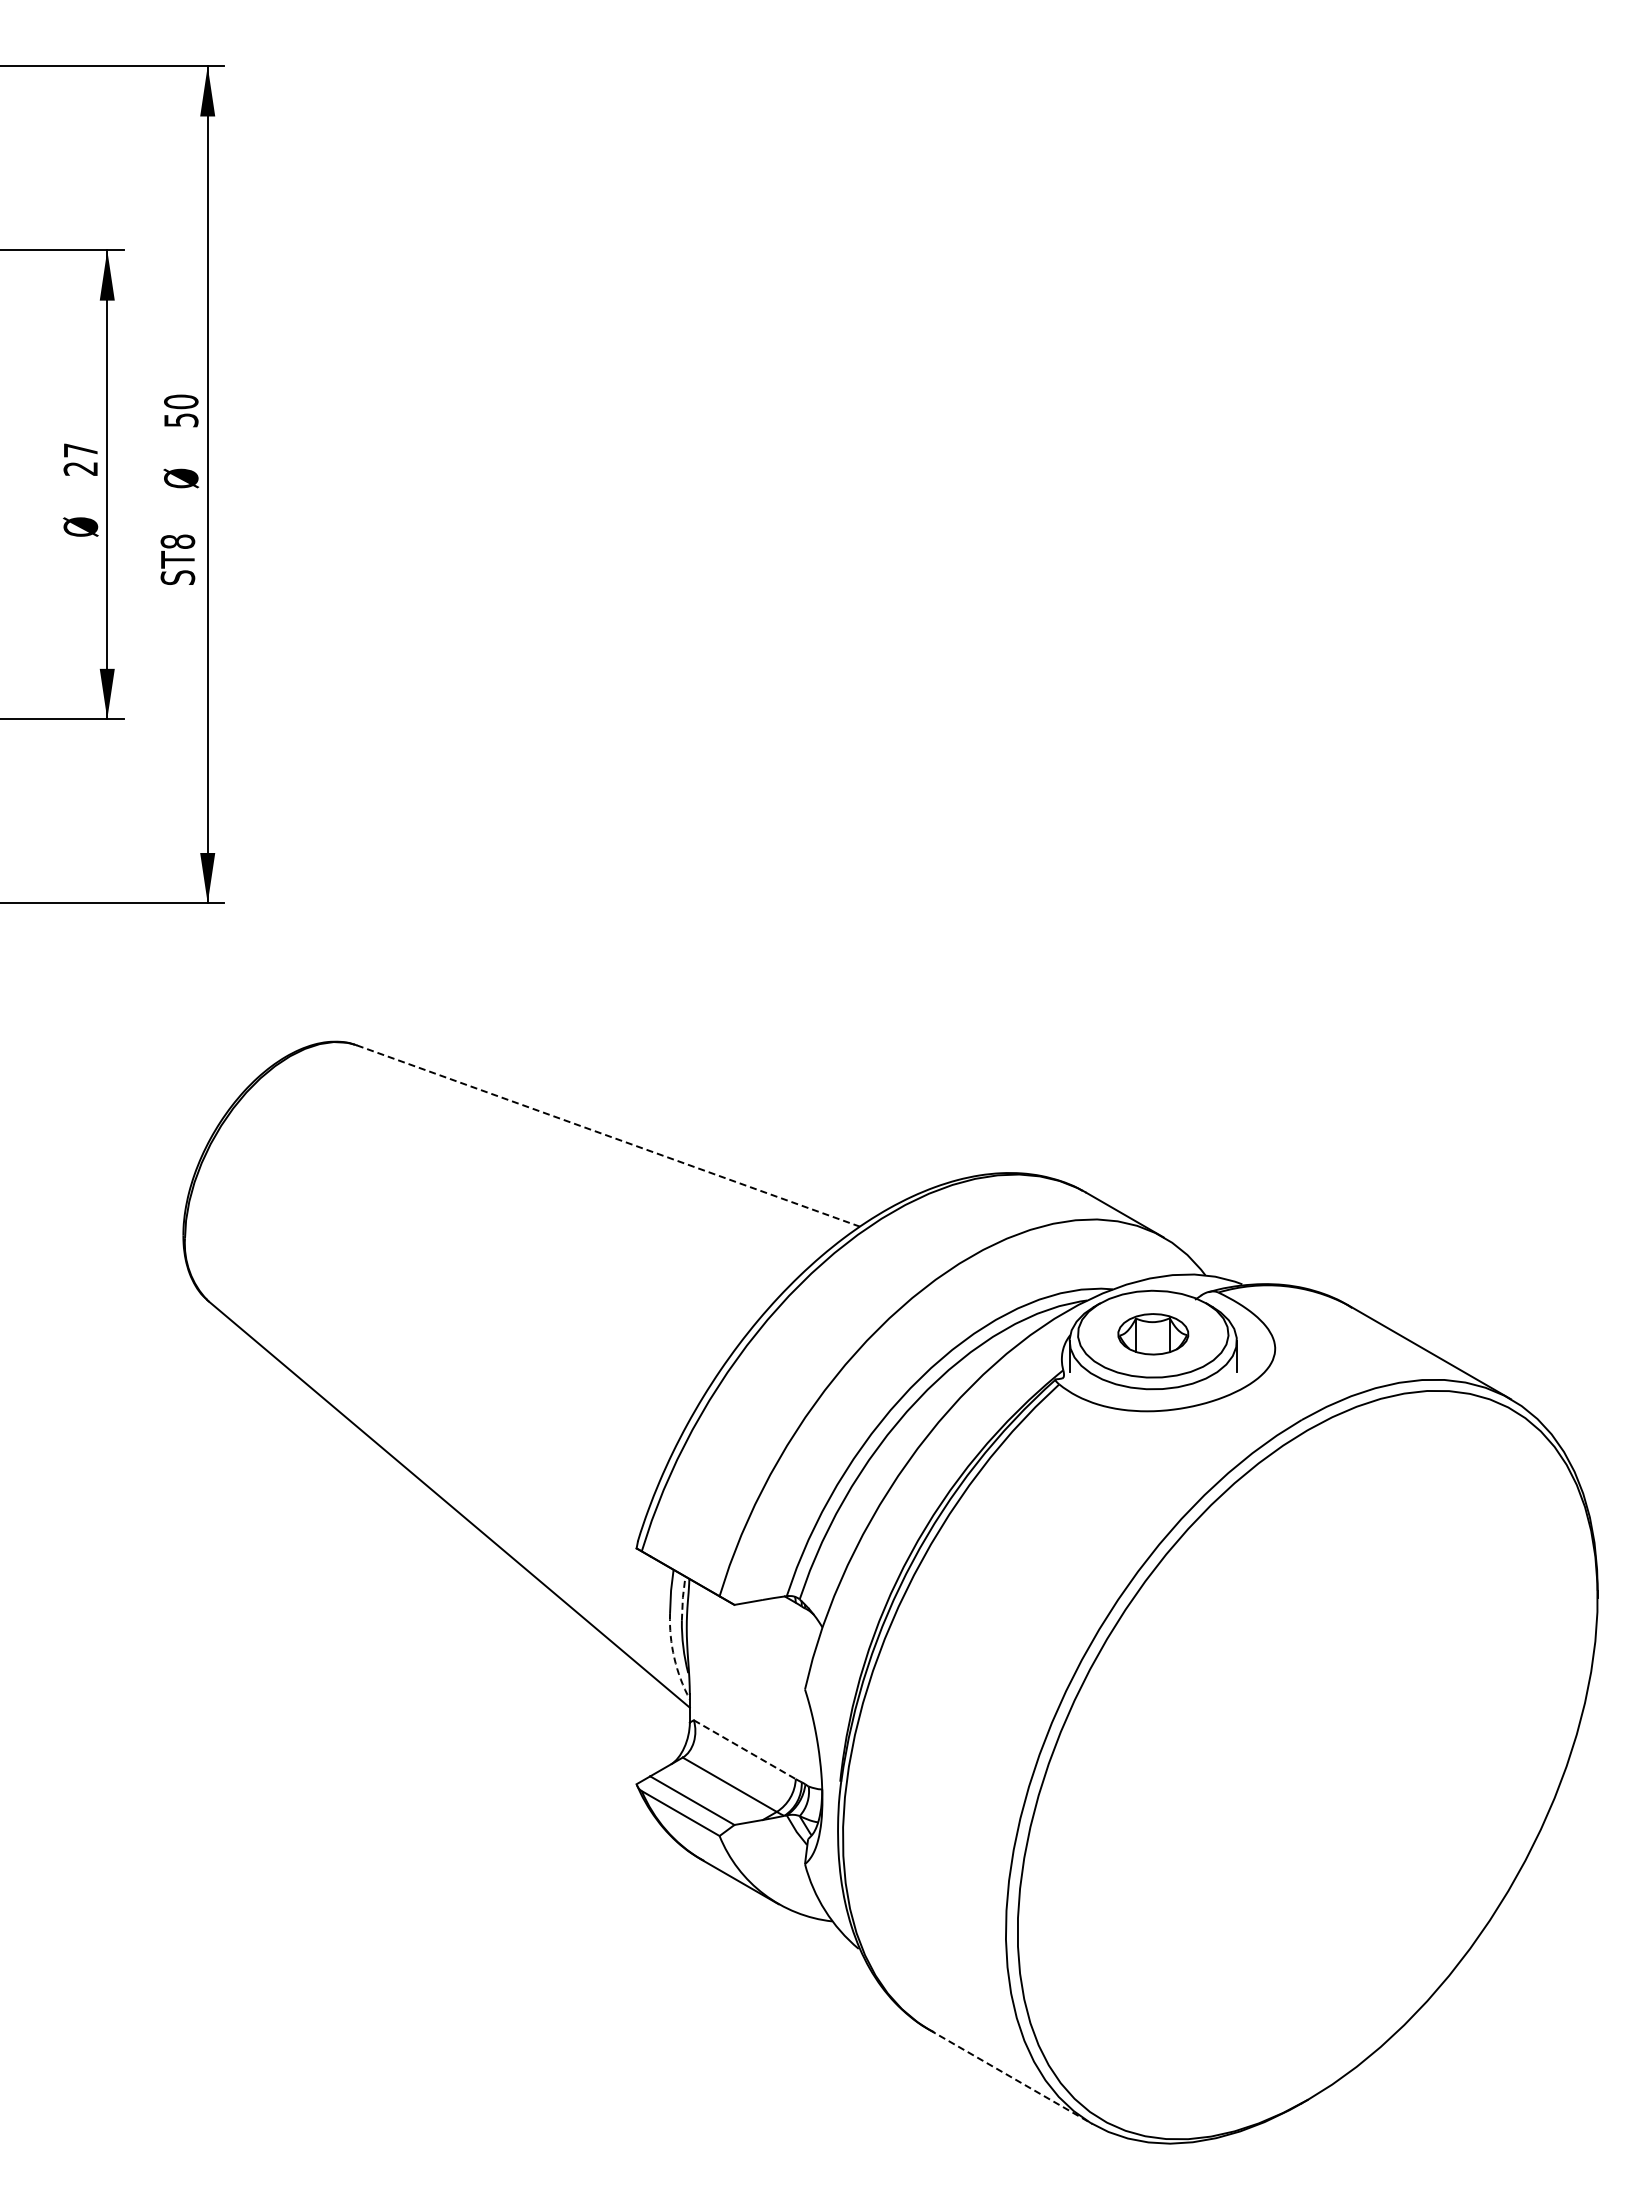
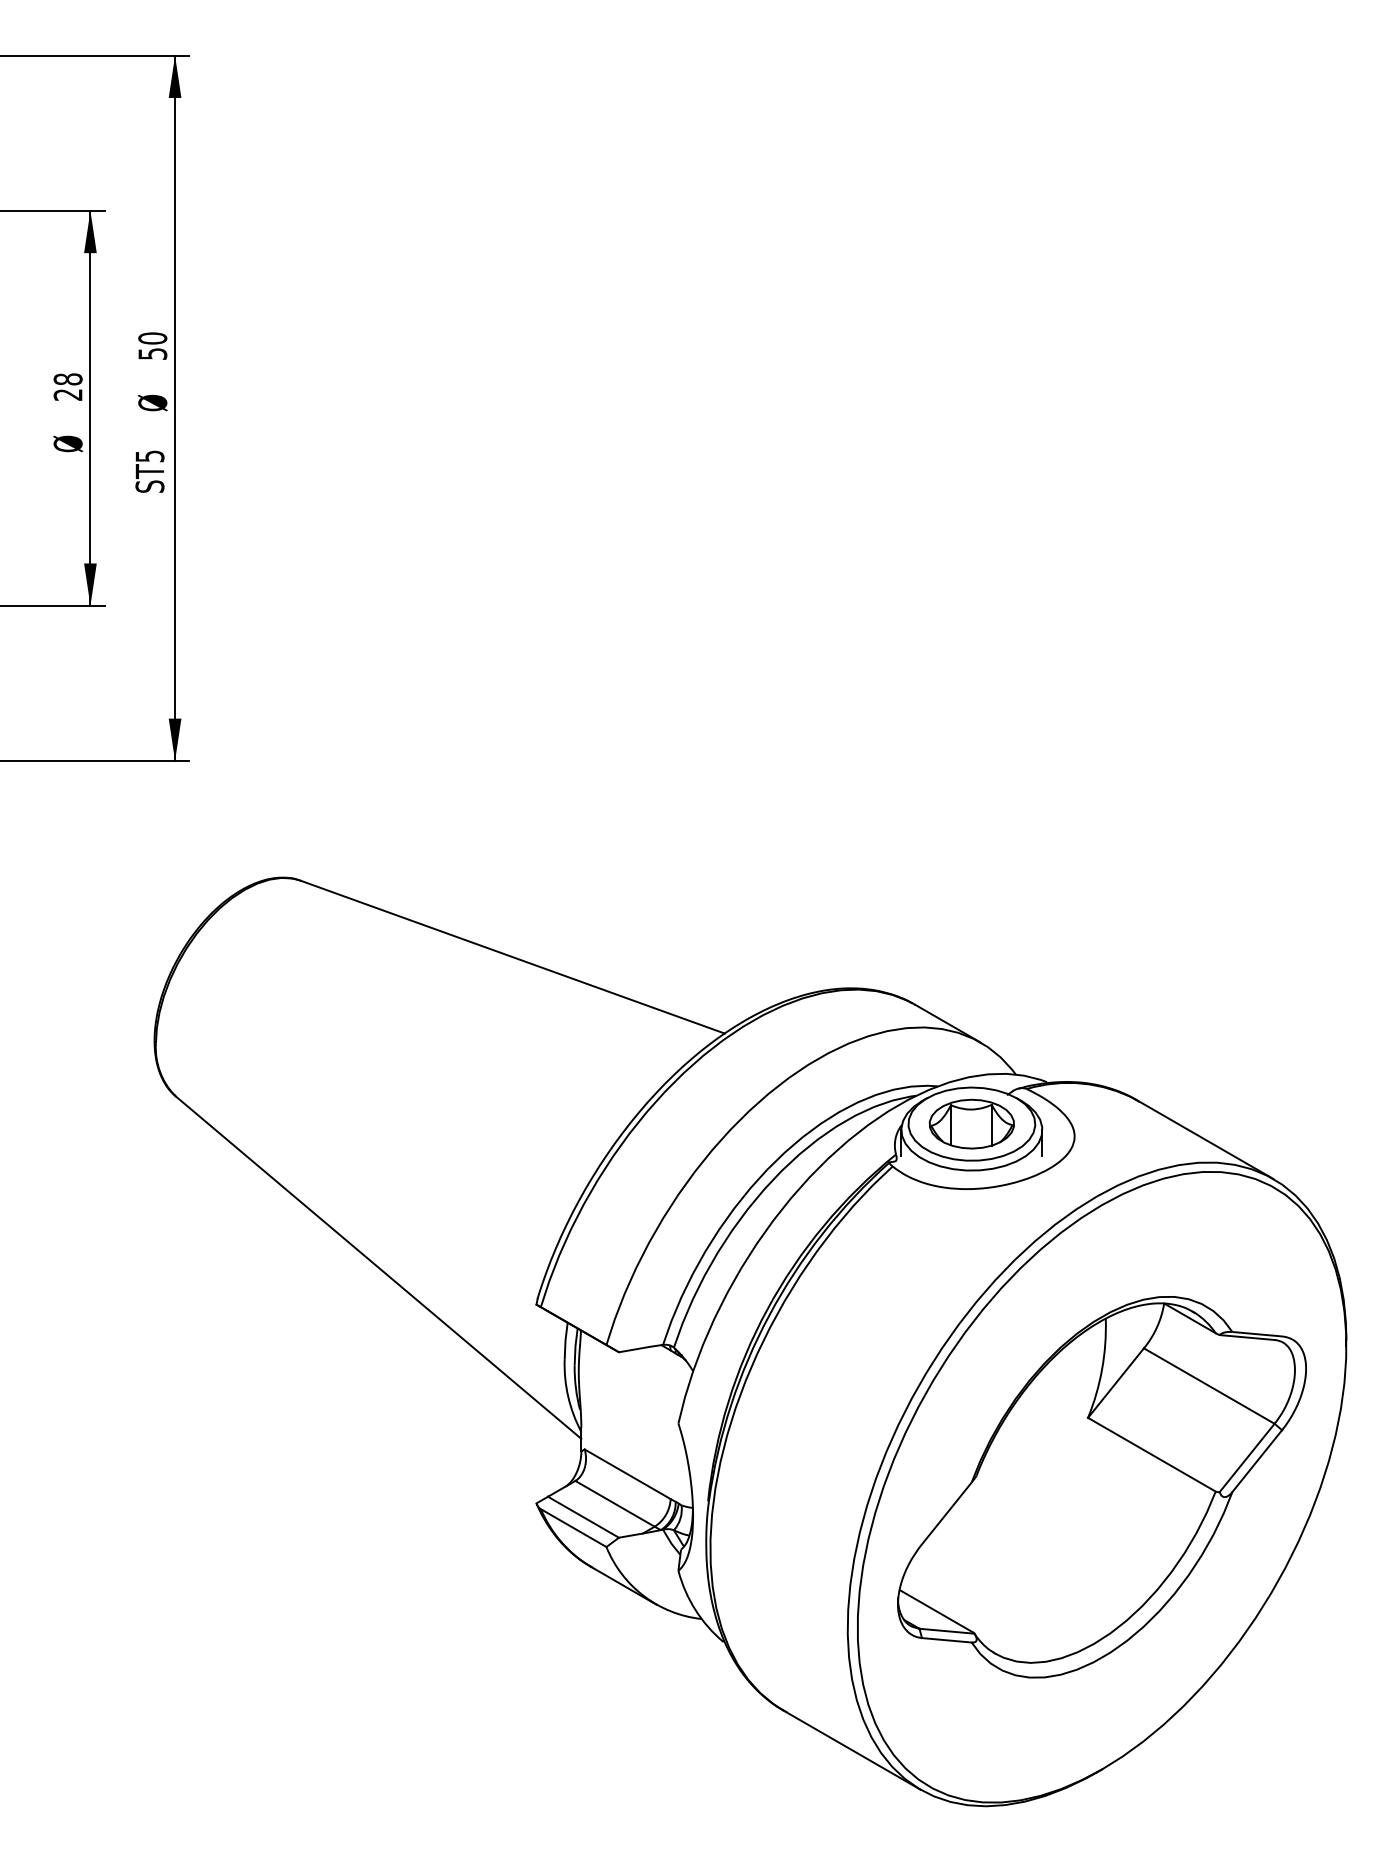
text: (80, 450) -> (67, 379), 27 -> 28
text: (177, 541) -> (149, 456), ST8 -> ST5
line: (608, 1135) -> (512, 956), dashed -> solid
part: (1153, 1334) -> (972, 1124), size x1.43
line: (682, 1597) -> (575, 1346), dashed -> solid
arc: (674, 1658) -> (568, 1397), dashed -> solid
line: (744, 1749) -> (627, 1474), dashed -> solid
part: (1307, 1764) -> (1101, 1486), added
line: (1011, 2077) -> (852, 1750), dashed -> solid

